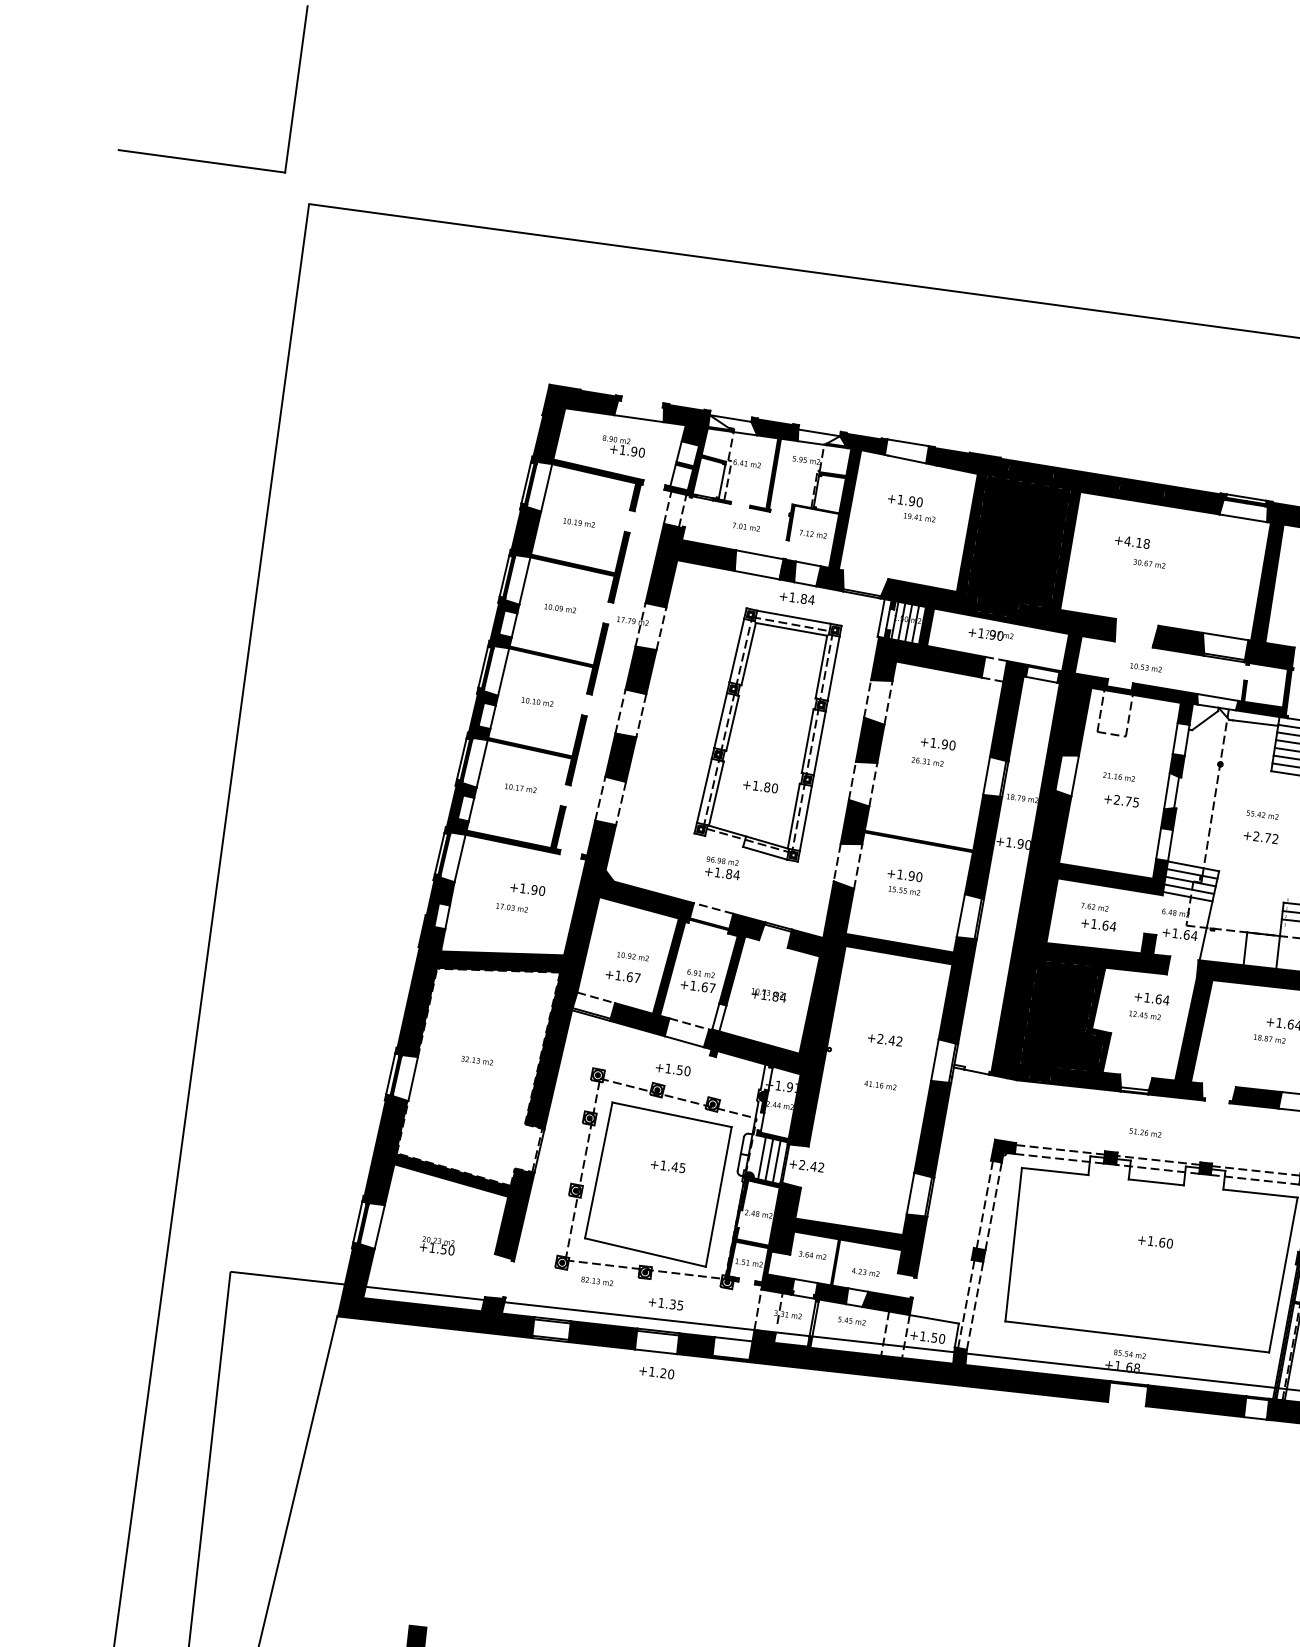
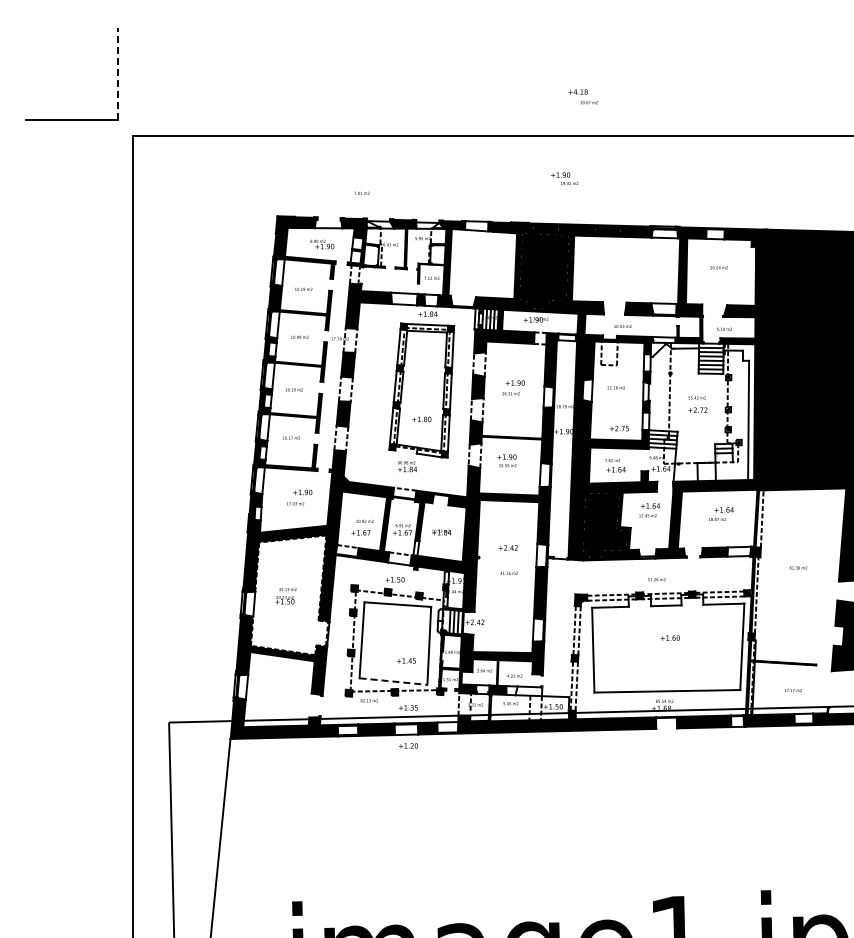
line: (295, 87) -> (117, 73), solid -> dashed
text: (911, 507) -> (564, 178), moved
text: (747, 525) -> (362, 192), moved
text: (1139, 551) -> (582, 96), moved
text: (1121, 800) -> (619, 428), moved
text: (668, 1165) -> (406, 660), moved
text: (436, 1246) -> (284, 600), moved
line: (645, 1252) -> (393, 681), solid -> dashed
fill: (886, 1303) -> (528, 691), removed

